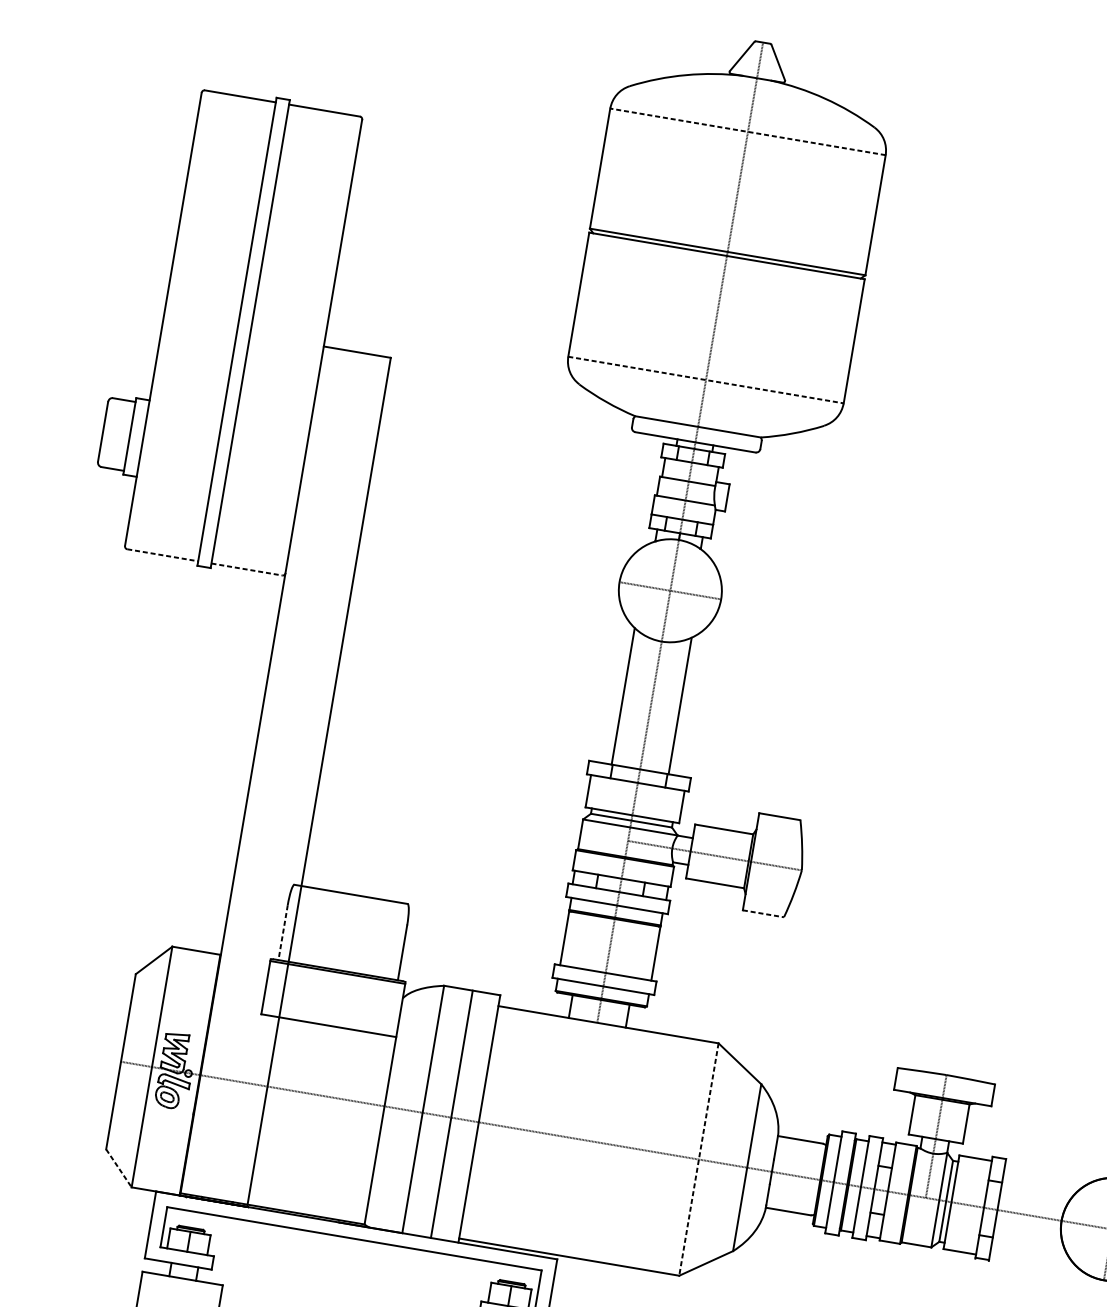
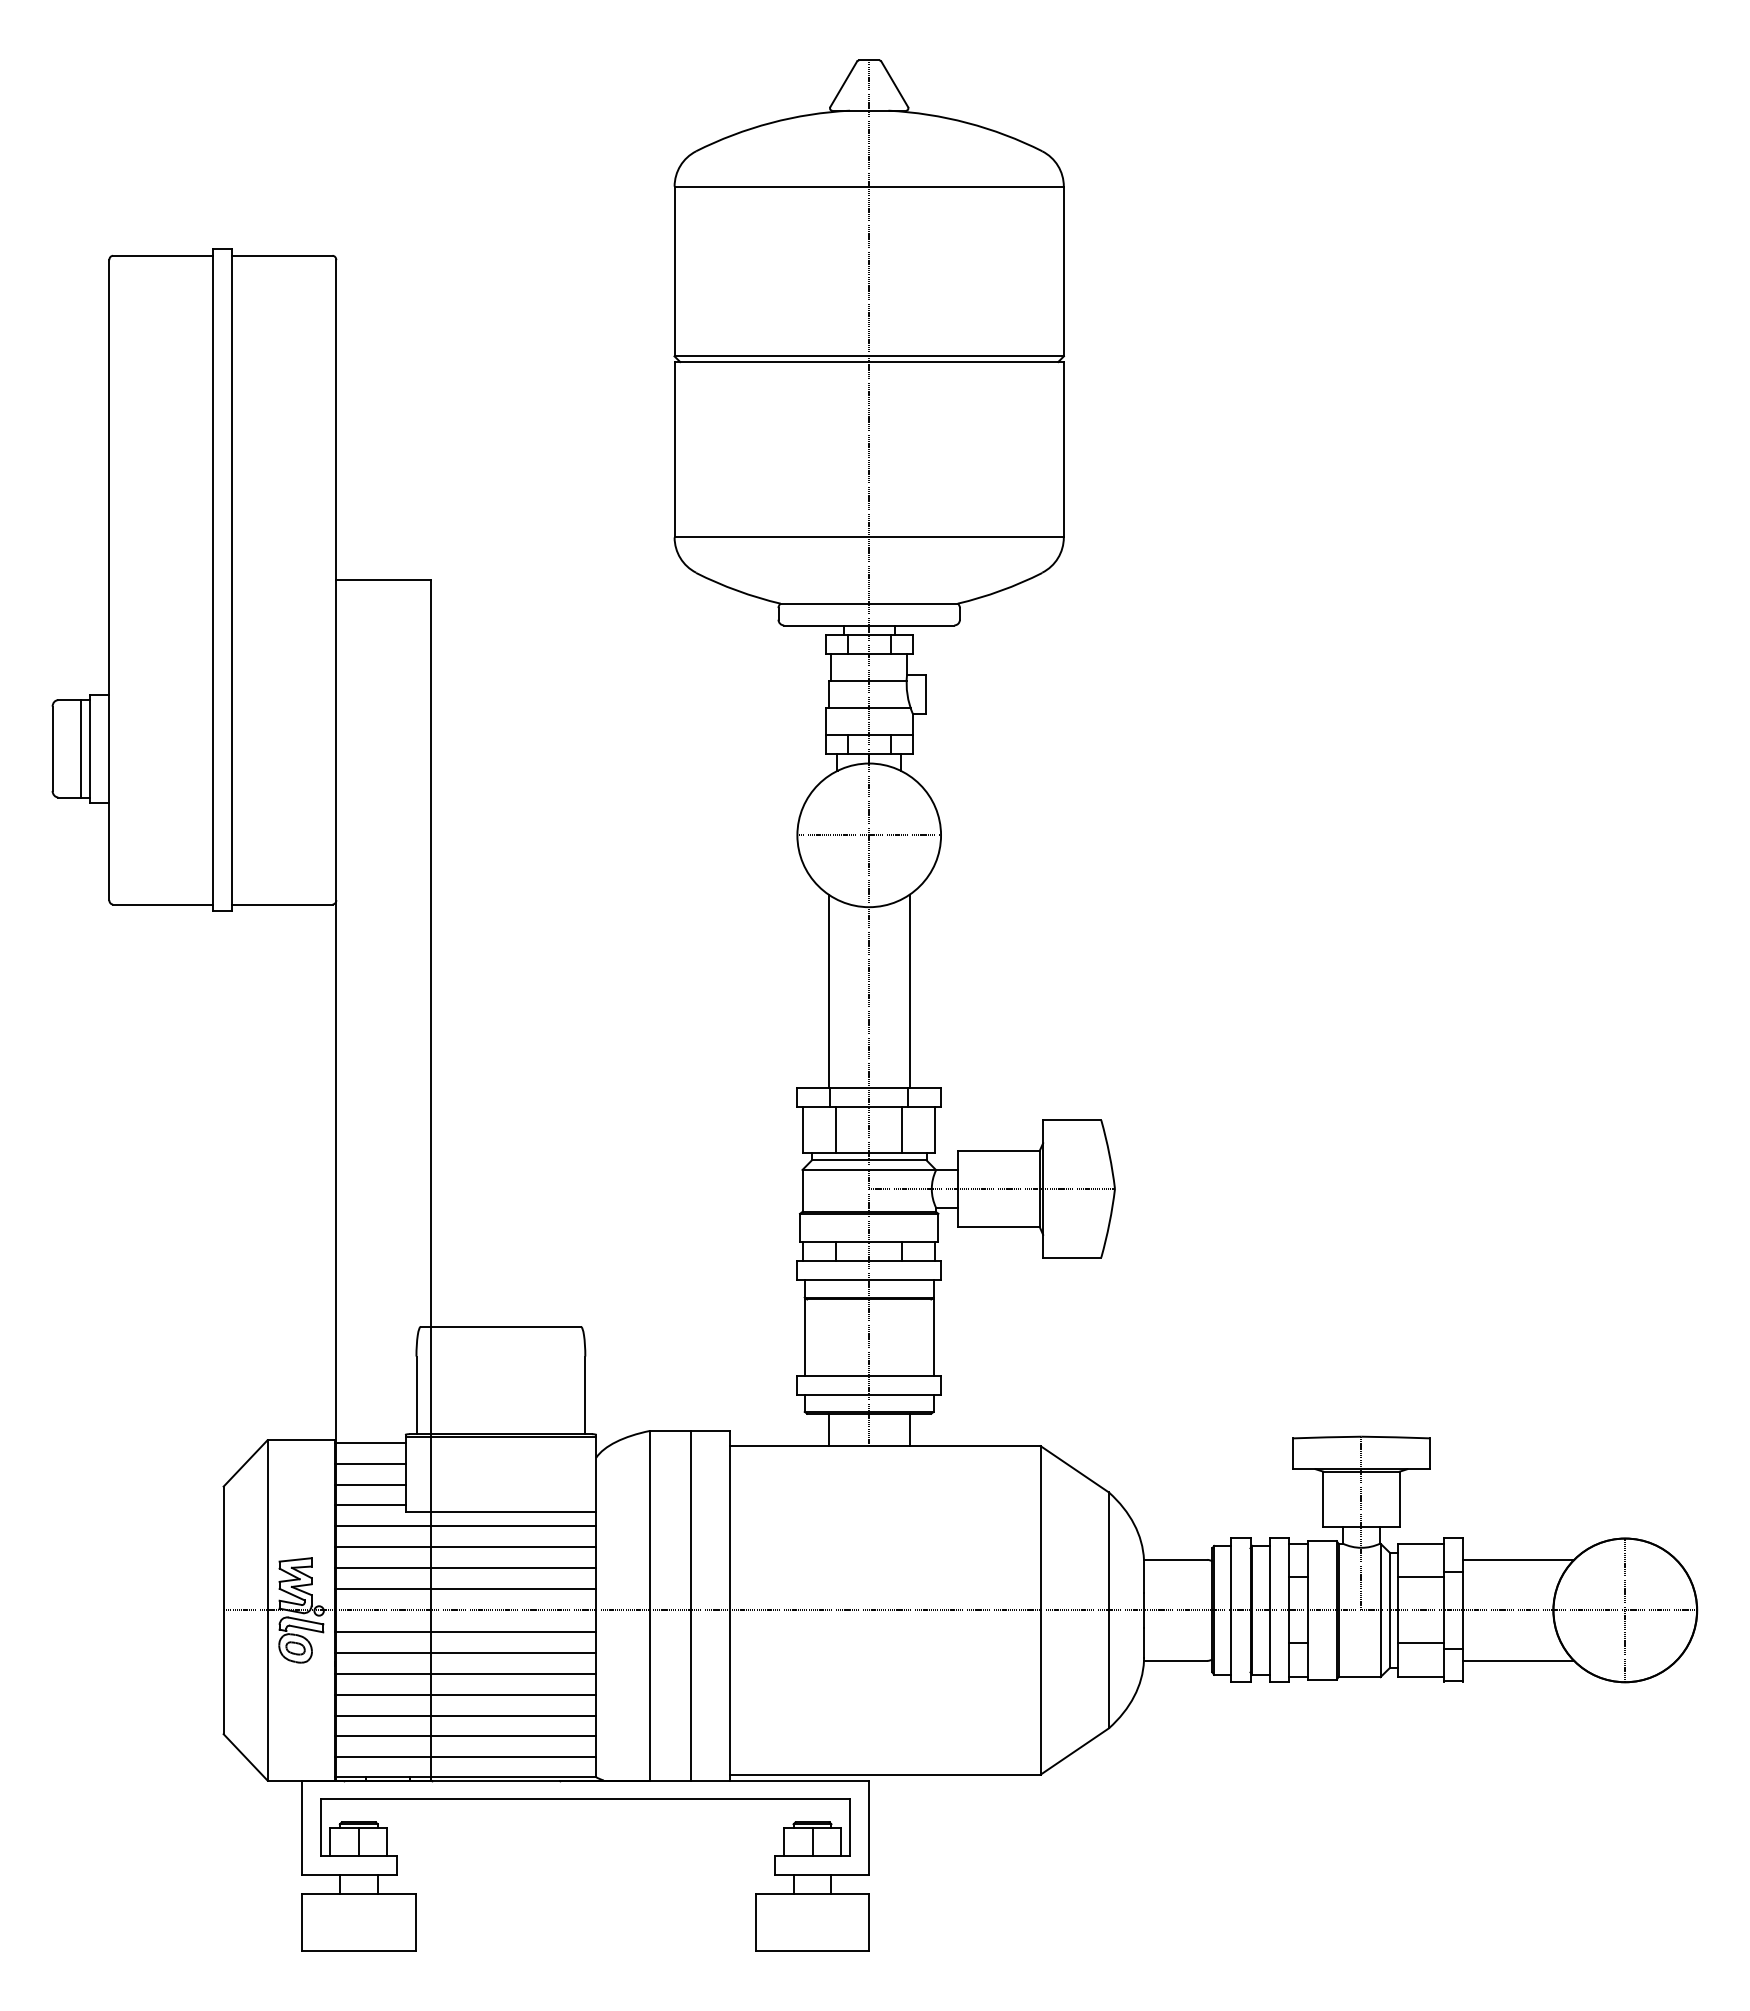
line: (748, 131) -> (869, 186), dashed -> solid
line: (706, 380) -> (869, 537), dashed -> solid
line: (122, 434) -> (80, 748), added
line: (162, 555) -> (163, 904), dashed -> solid
line: (247, 569) -> (282, 904), dashed -> solid
line: (612, 794) -> (836, 1129), added
line: (658, 802) -> (902, 1129), added
line: (763, 913) -> (1072, 1257), dashed -> solid
line: (283, 932) -> (416, 1395), dashed -> solid
line: (244, 961) -> (370, 1443), added
line: (242, 976) -> (370, 1464), added
line: (239, 990) -> (370, 1484), added
line: (237, 1005) -> (370, 1505), added
line: (302, 1030) -> (465, 1525), added
line: (299, 1045) -> (465, 1546), added
line: (297, 1061) -> (465, 1568), added
line: (294, 1075) -> (465, 1589), added
line: (289, 1105) -> (465, 1631), added
line: (287, 1120) -> (465, 1652), added
line: (284, 1136) -> (465, 1674), added
line: (282, 1150) -> (465, 1694), added
line: (698, 1159) -> (1040, 1610), dashed -> solid
line: (279, 1165) -> (465, 1715), added
line: (118, 1168) -> (245, 1757), dashed -> solid
line: (276, 1179) -> (465, 1736), added
line: (1042, 1180) -> (1518, 1559), added
line: (971, 1181) -> (1420, 1577), added
line: (274, 1194) -> (465, 1756), added
line: (963, 1228) -> (1420, 1643), added
line: (1030, 1252) -> (1518, 1661), added

